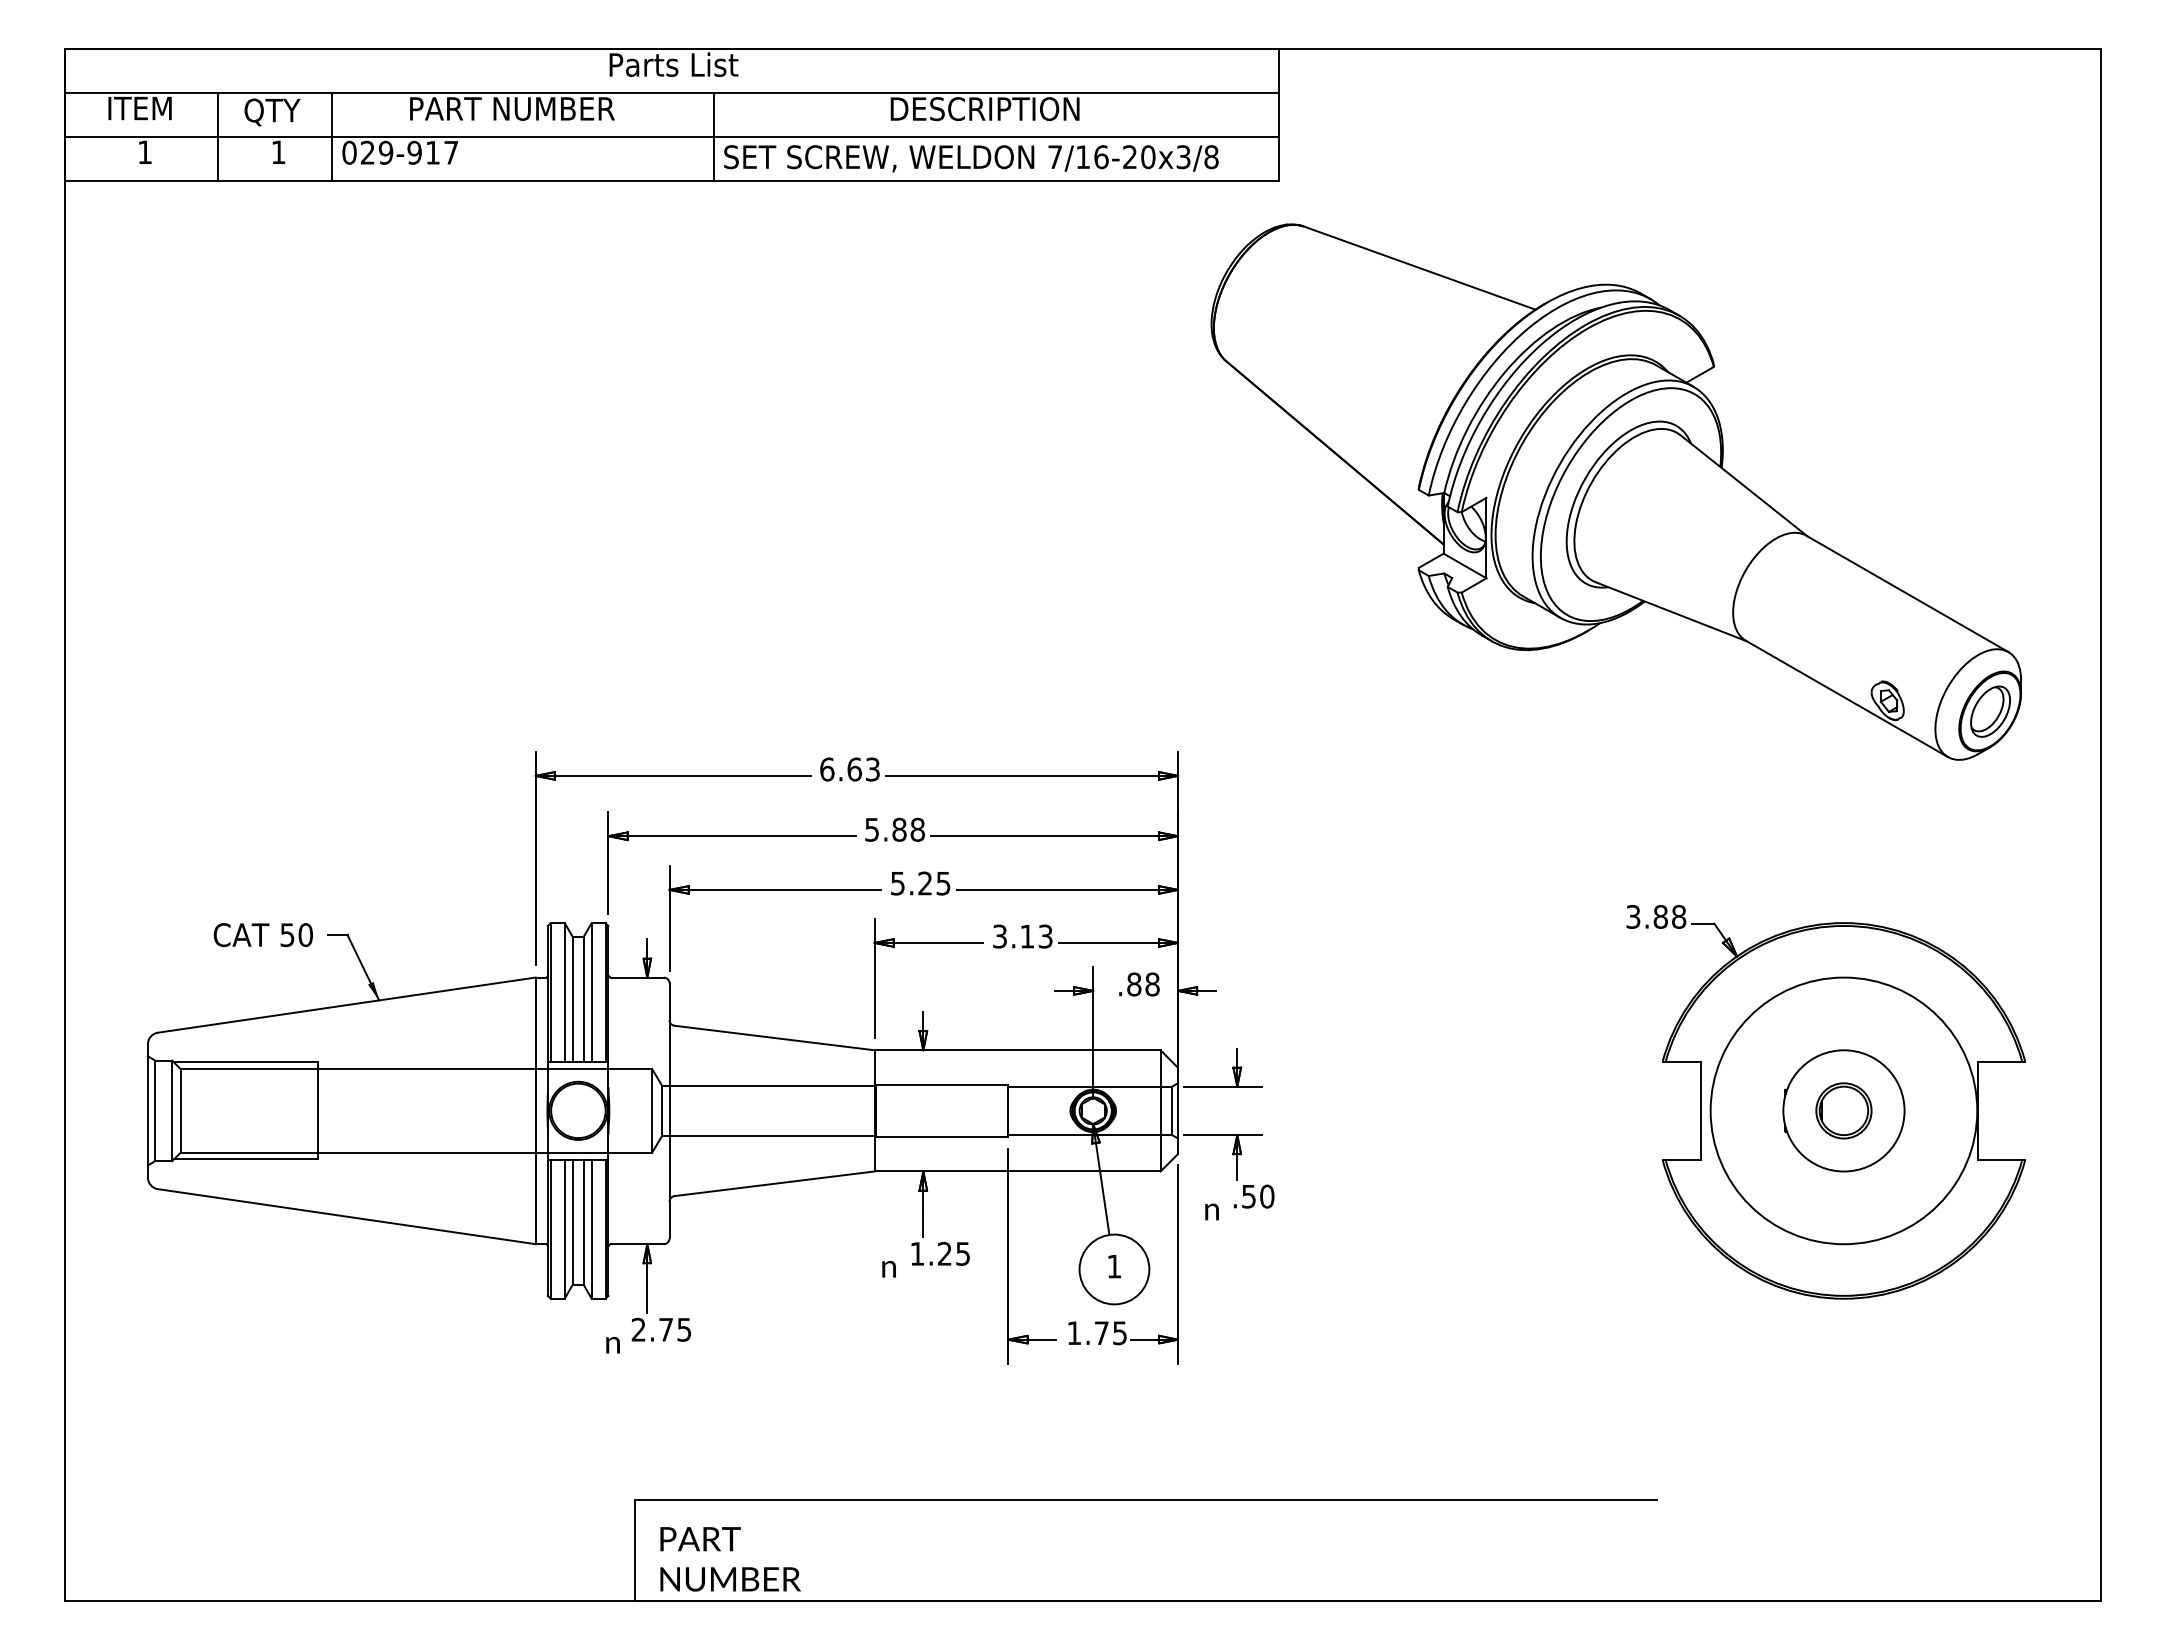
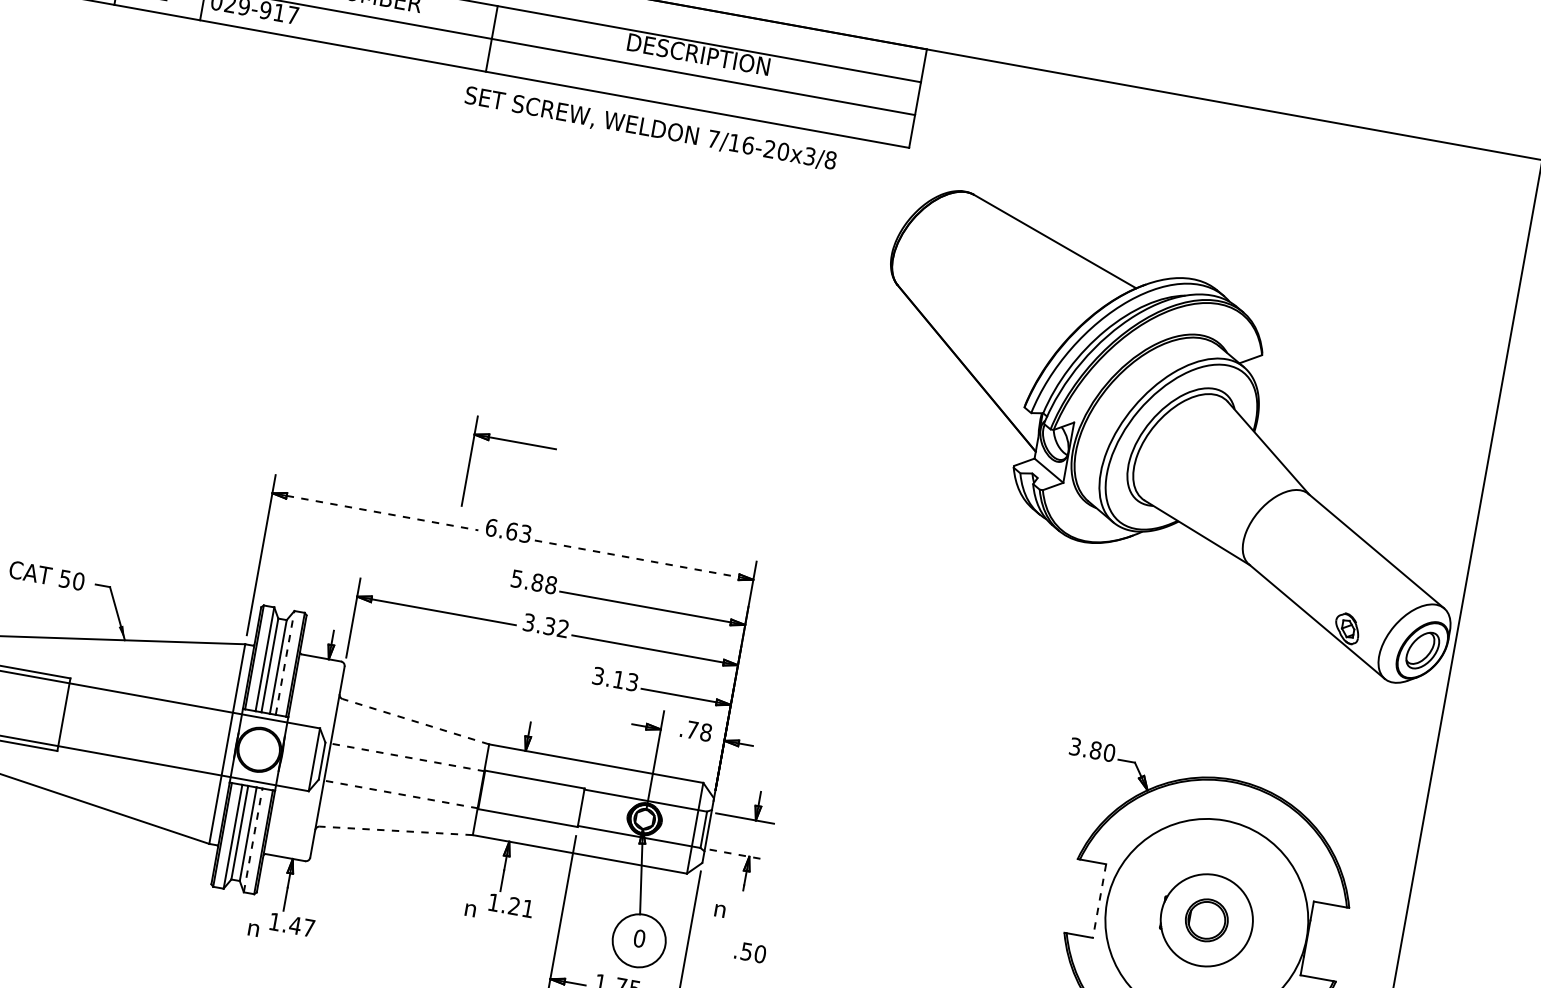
text: (971, 158) -> (650, 128), moved
part: (1615, 491) -> (1171, 435), moved
line: (682, 775) -> (382, 512), solid -> dashed
line: (1023, 775) -> (637, 558), solid -> dashed
part: (731, 836) -> (410, 565), removed
text: (920, 883) -> (546, 625), 5.25 -> 3.32
text: (1679, 916) -> (1109, 752), 3.88 -> 3.80
part: (928, 943) -> (514, 442), moved
text: (1134, 984) -> (692, 730), .88 -> .78
line: (591, 991) -> (285, 662), solid -> dashed
line: (774, 1038) -> (415, 722), solid -> dashed
line: (768, 1086) -> (404, 757), solid -> dashed
line: (1700, 1111) -> (1099, 901), solid -> dashed
line: (768, 1135) -> (398, 793), solid -> dashed
line: (1222, 1135) -> (738, 855), solid -> dashed
line: (774, 1183) -> (396, 830), solid -> dashed
text: (1254, 1196) -> (750, 952), moved
line: (591, 1228) -> (253, 839), solid -> dashed
text: (962, 1253) -> (527, 908), 1.25 -> 1.21
text: (1114, 1266) -> (639, 938), 1 -> 0
text: (661, 1329) -> (291, 924), 2.75 -> 1.47

